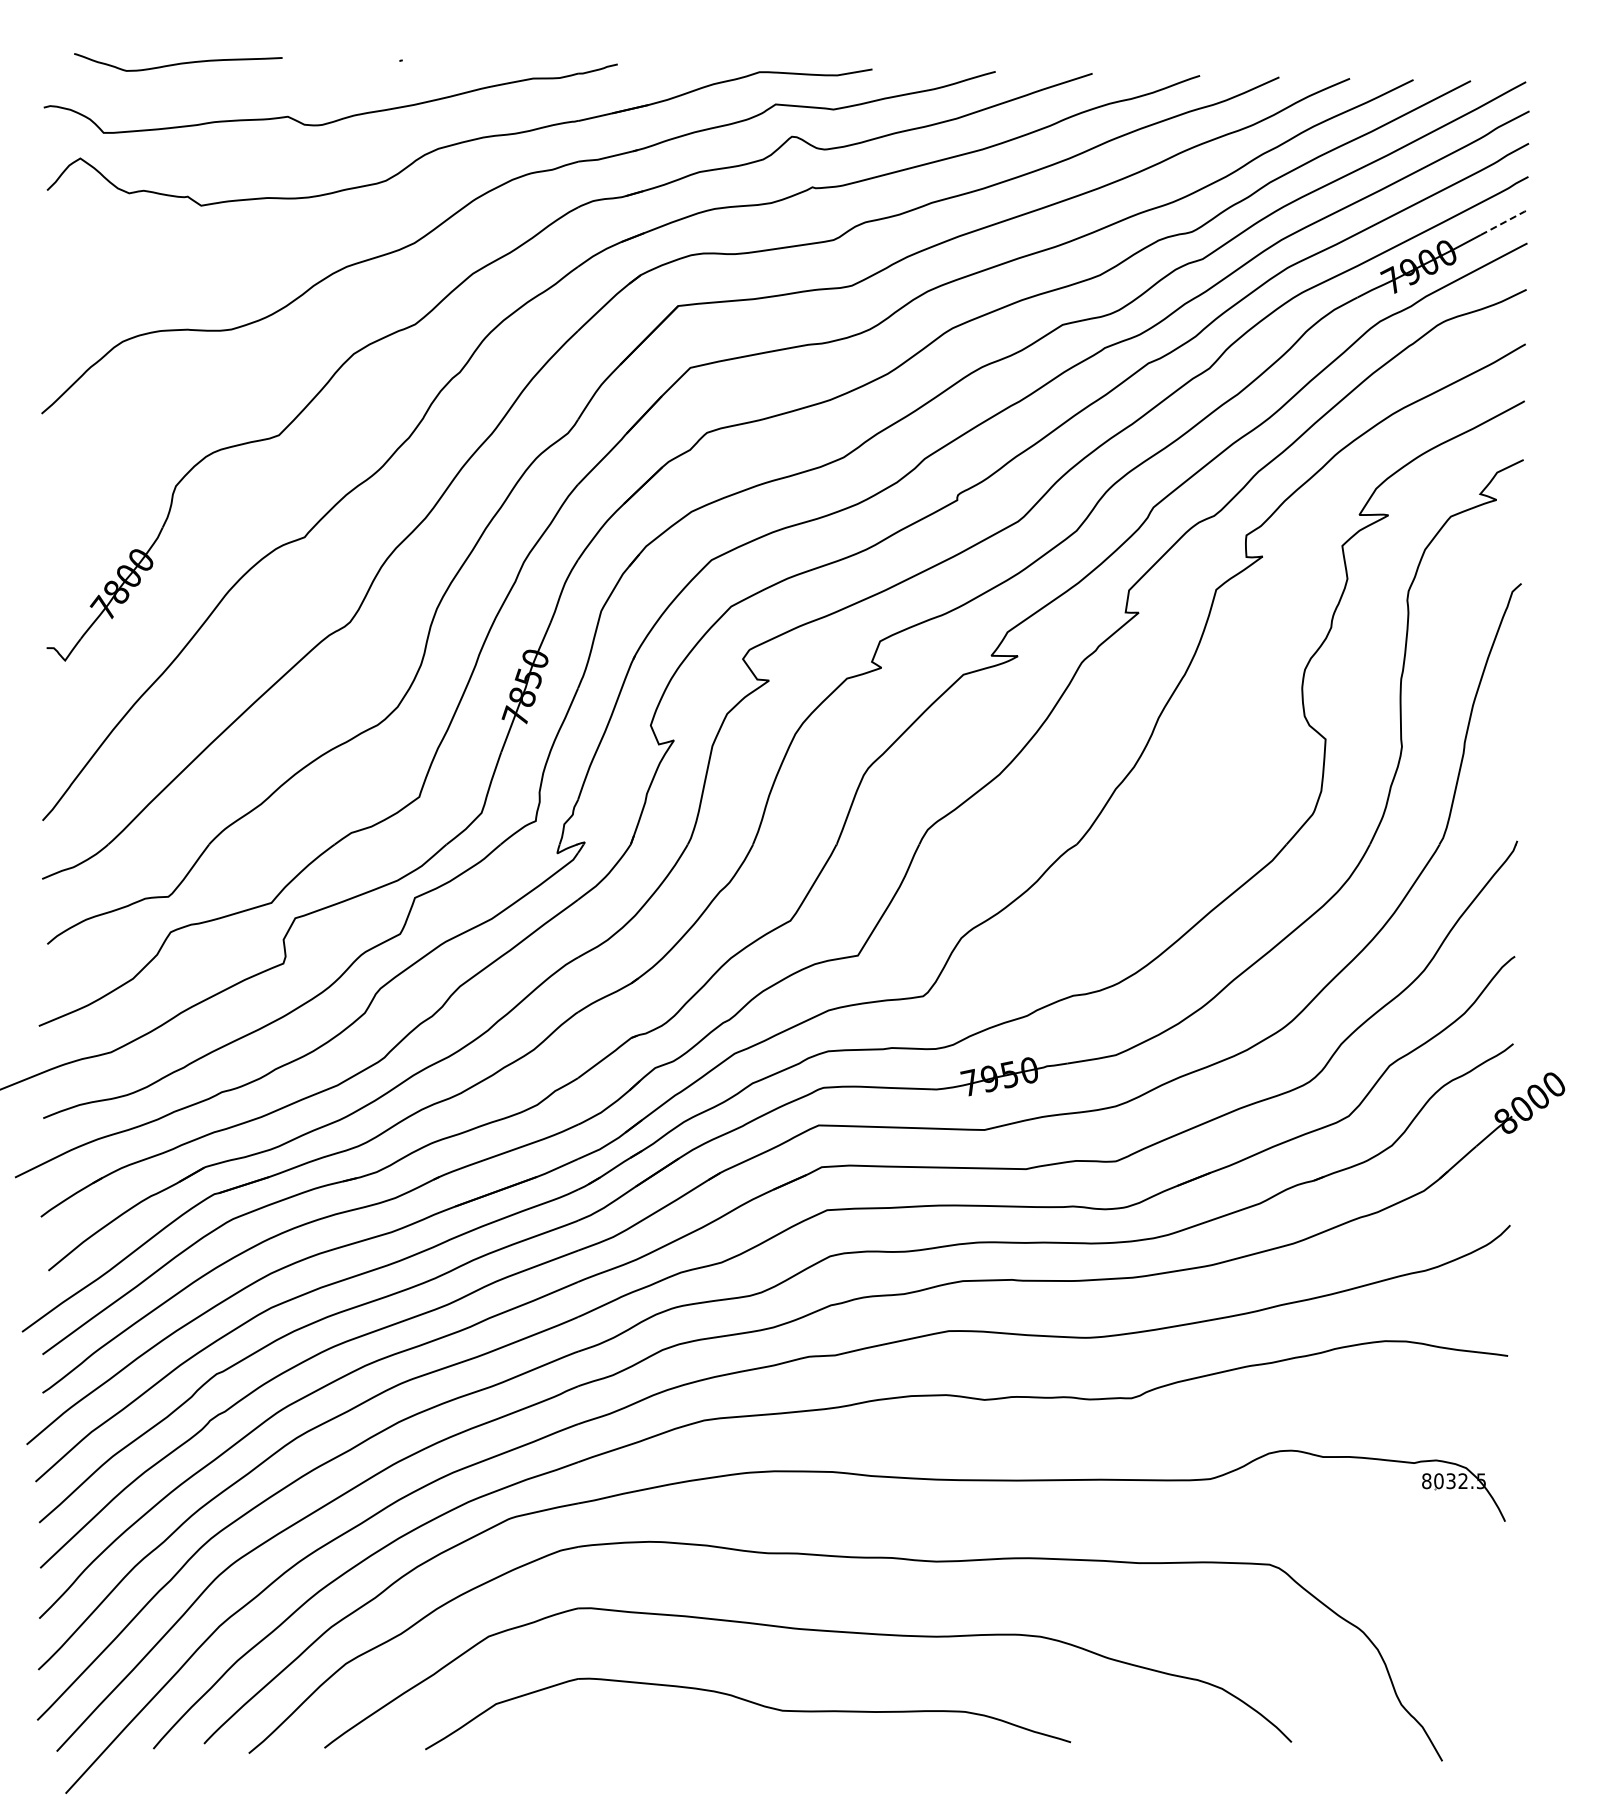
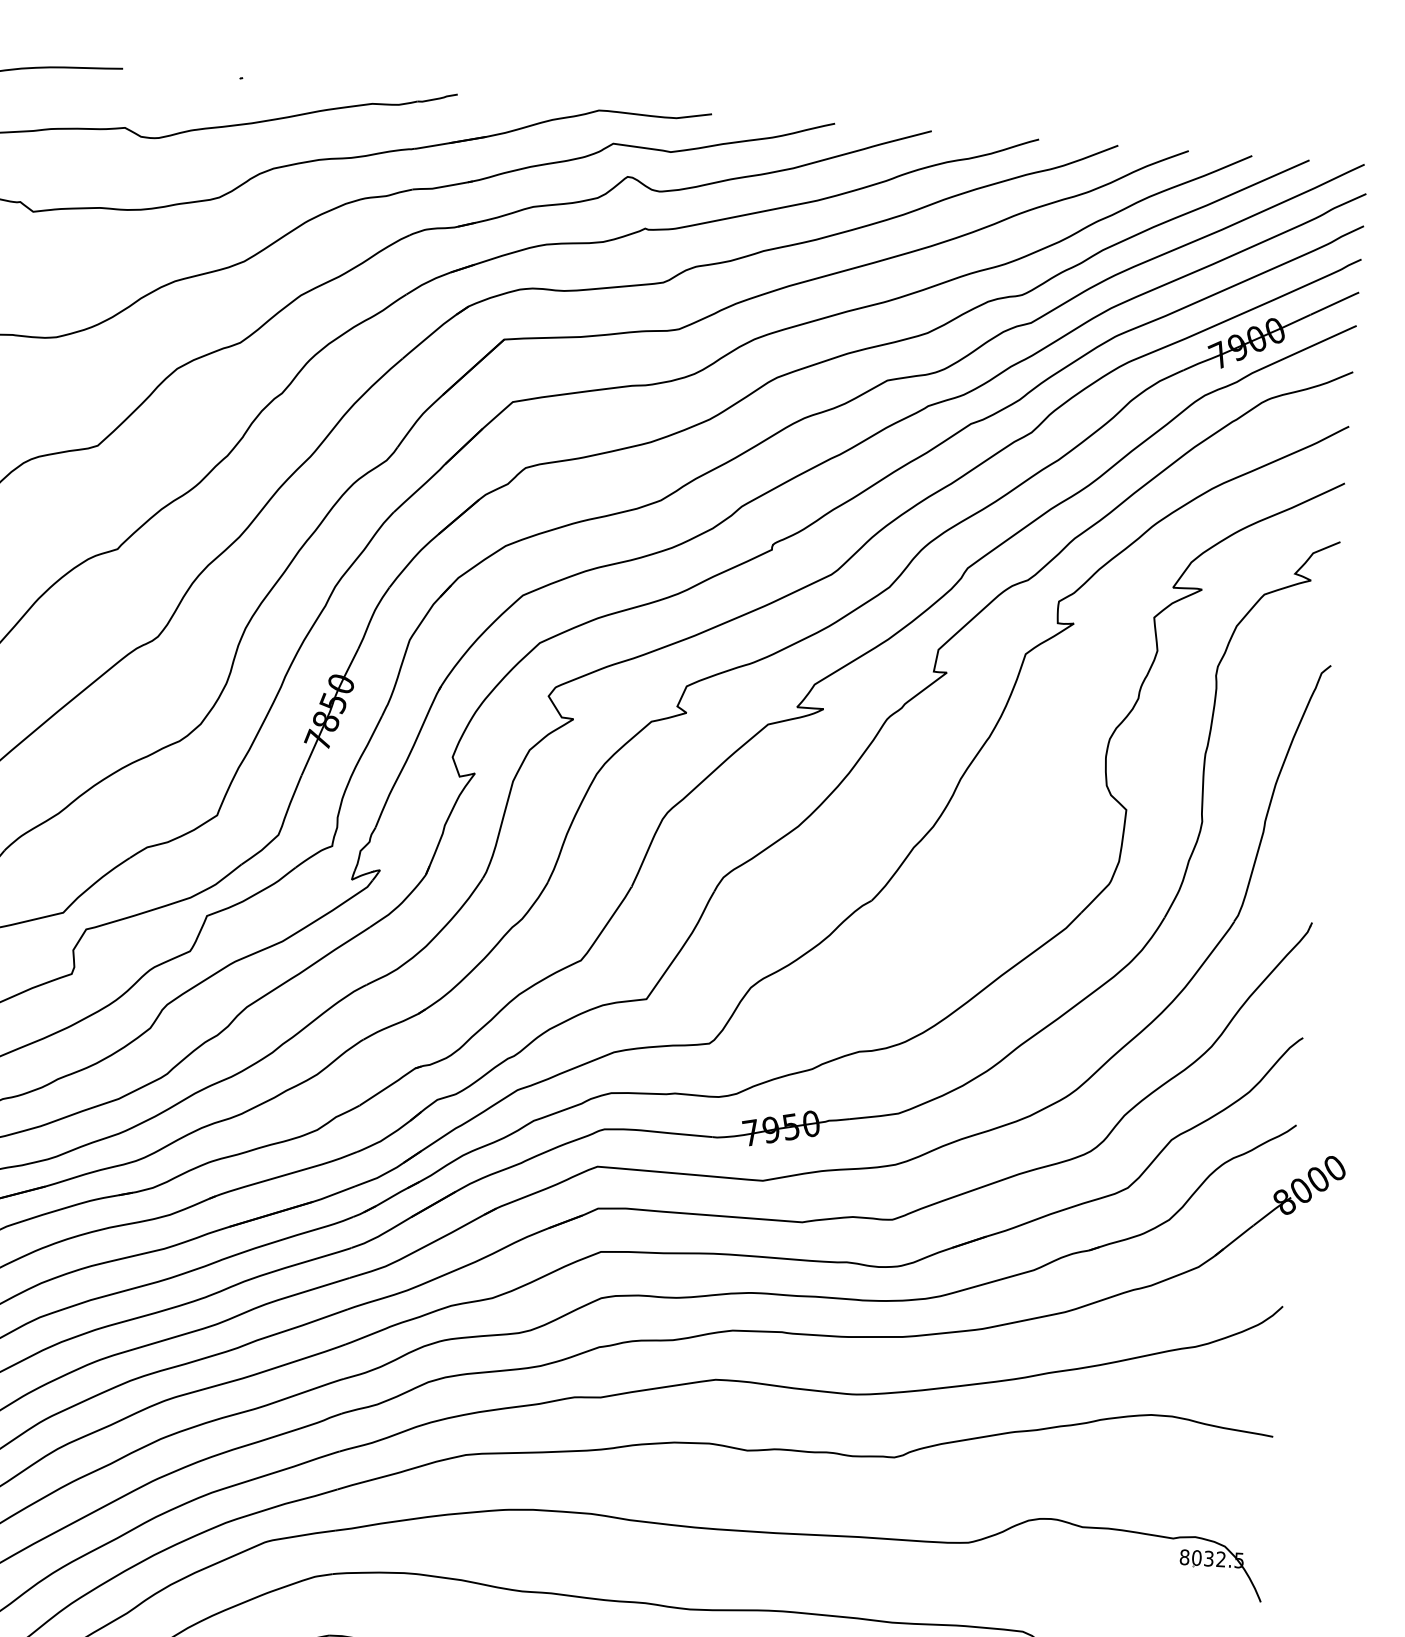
line: (1505, 221) -> (1336, 302), dashed -> solid

